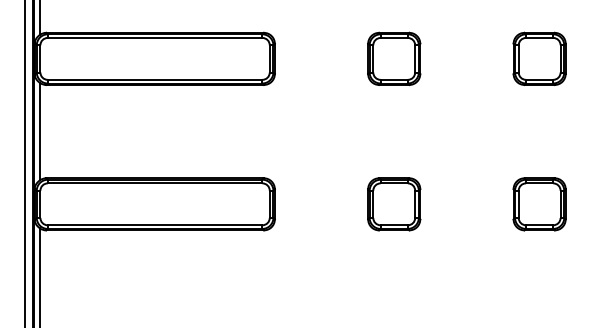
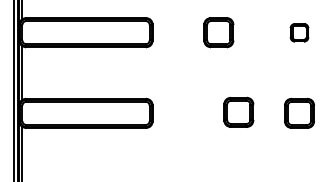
part: (539, 58) -> (299, 32), size x0.6
part: (393, 202) -> (238, 111), moved

